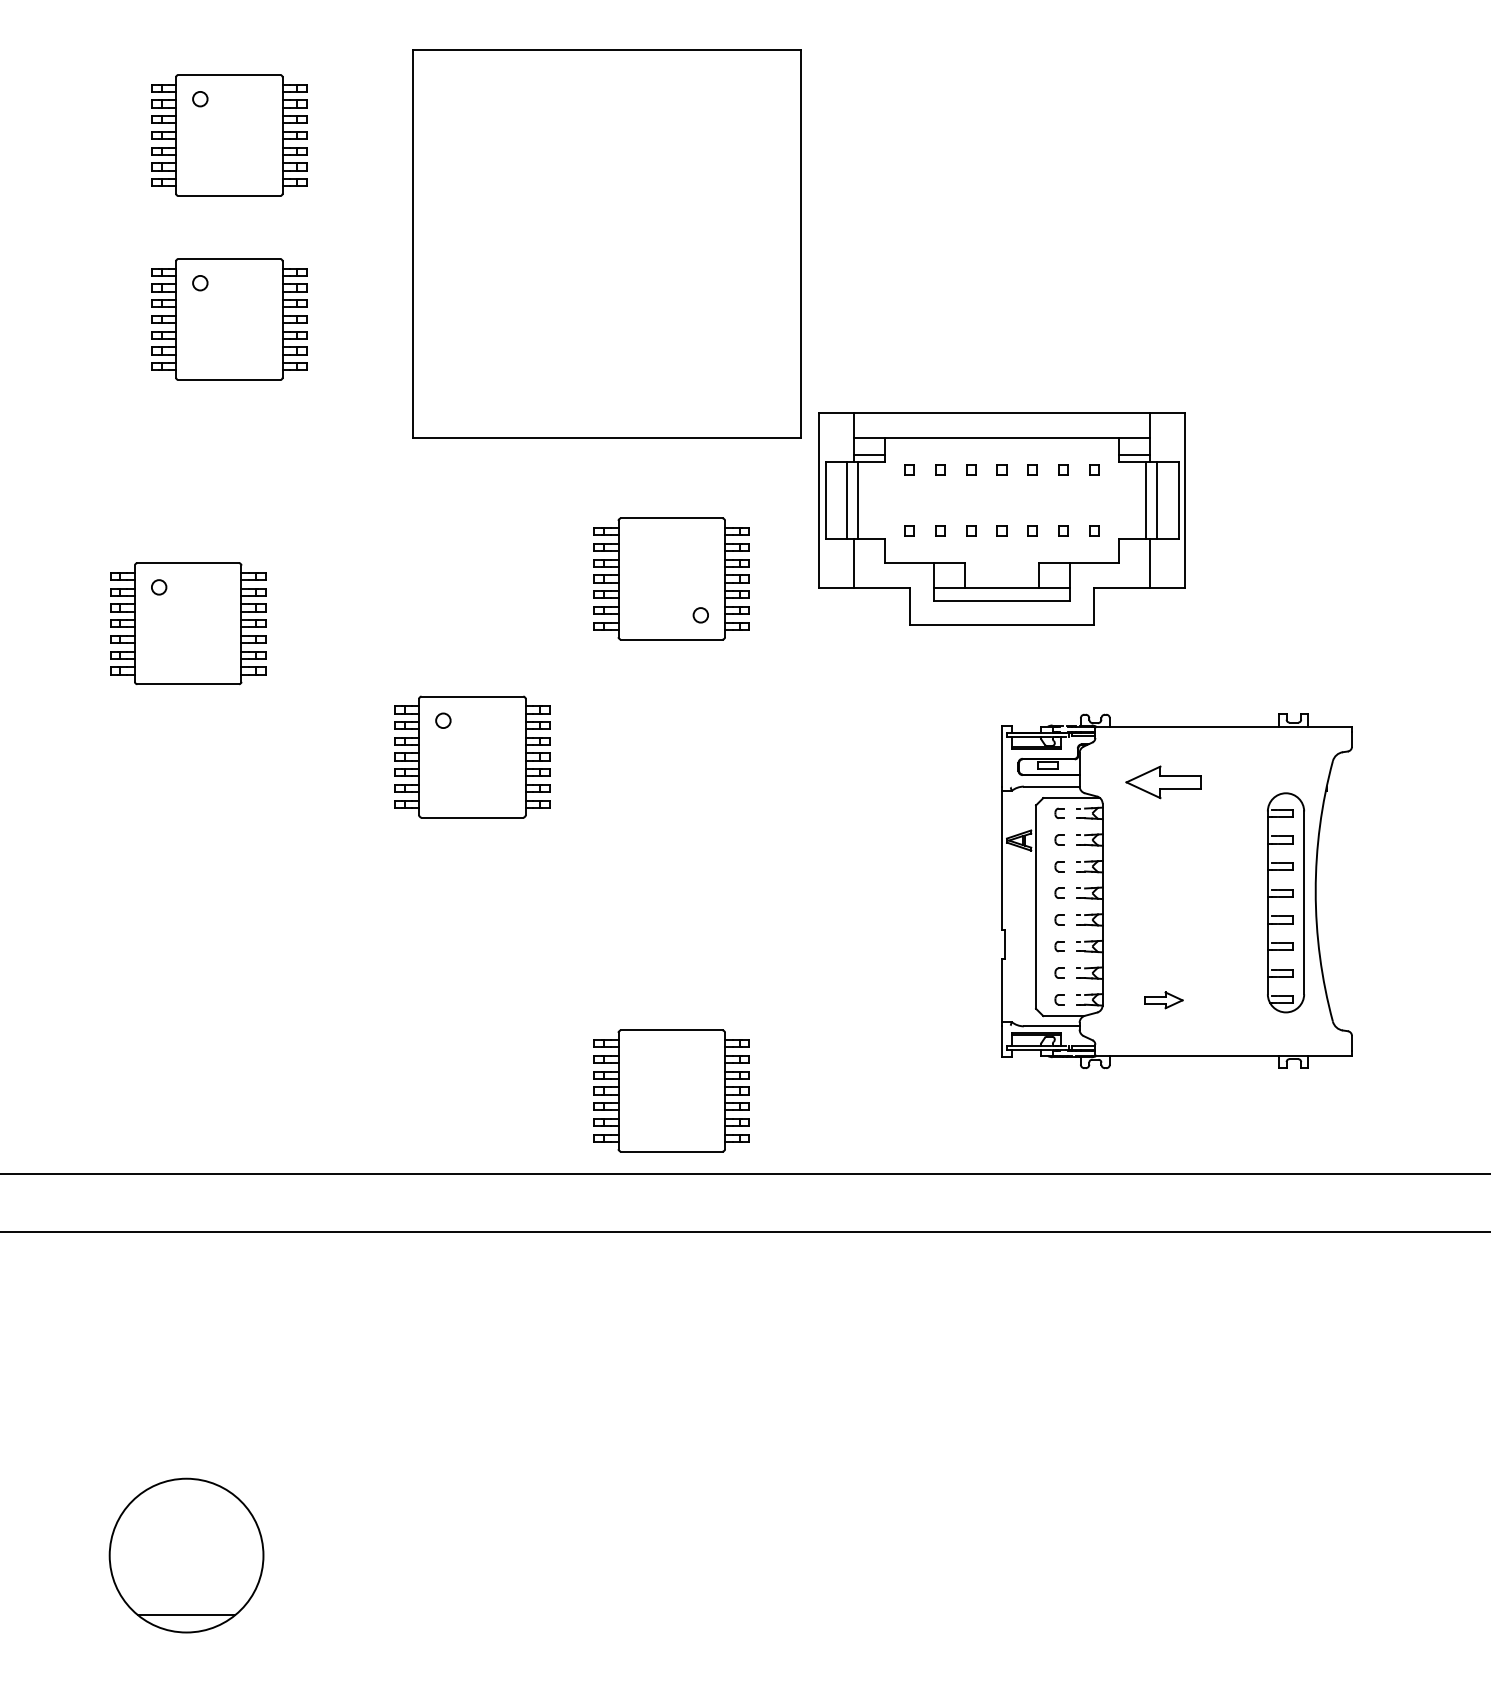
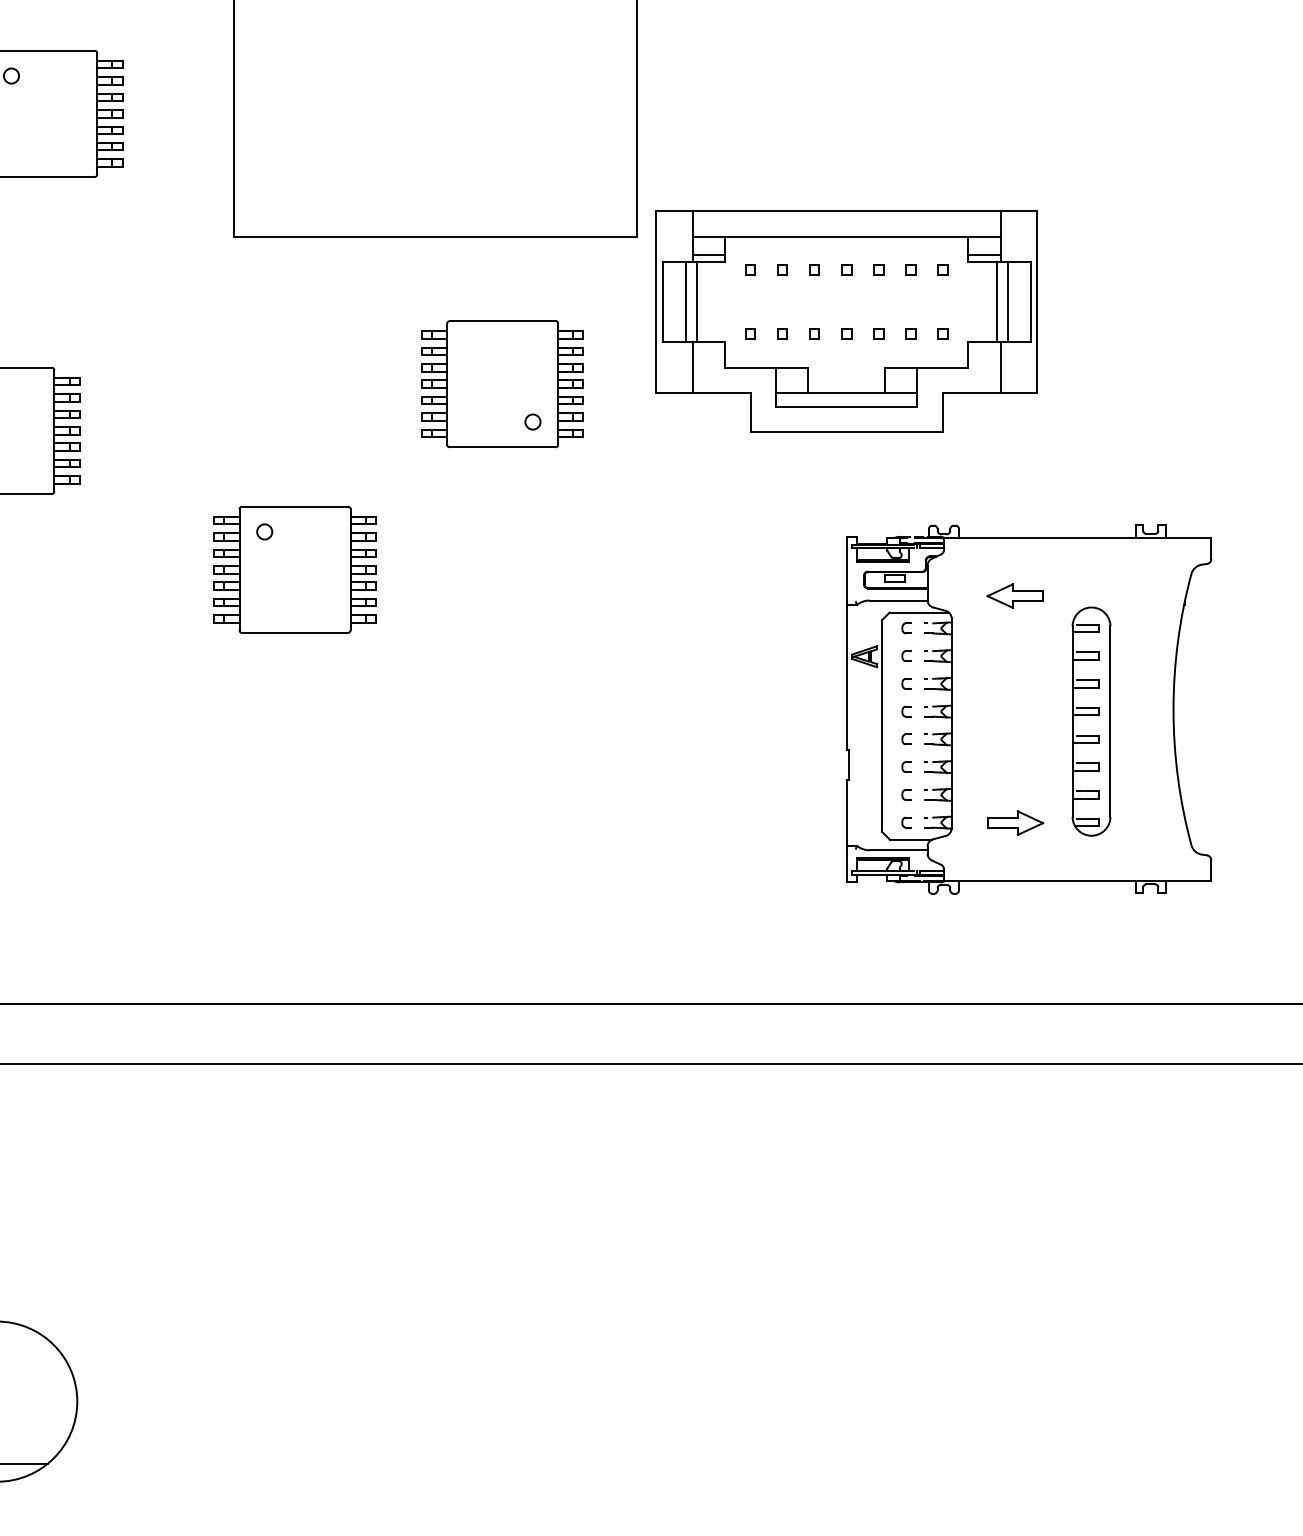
part: (1163, 782) -> (1014, 596), size x0.71
part: (1285, 902) -> (1091, 721), moved
part: (1163, 1000) -> (1014, 823), size x1.43
part: (671, 1090) -> (502, 917), removed

